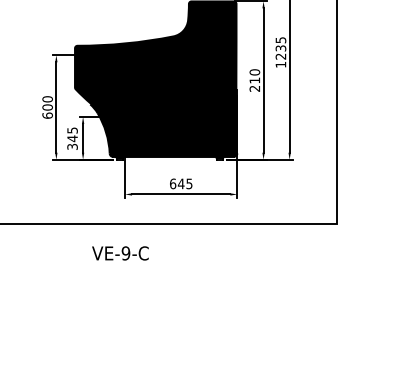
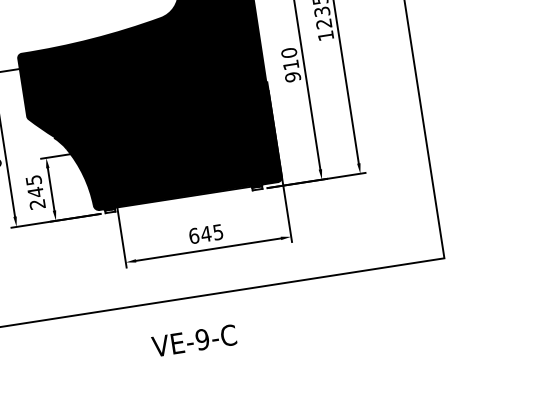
text: (254, 88) -> (292, 76), 210 -> 910
text: (72, 146) -> (37, 203), 345 -> 245
text: (120, 253) -> (194, 340), moved

